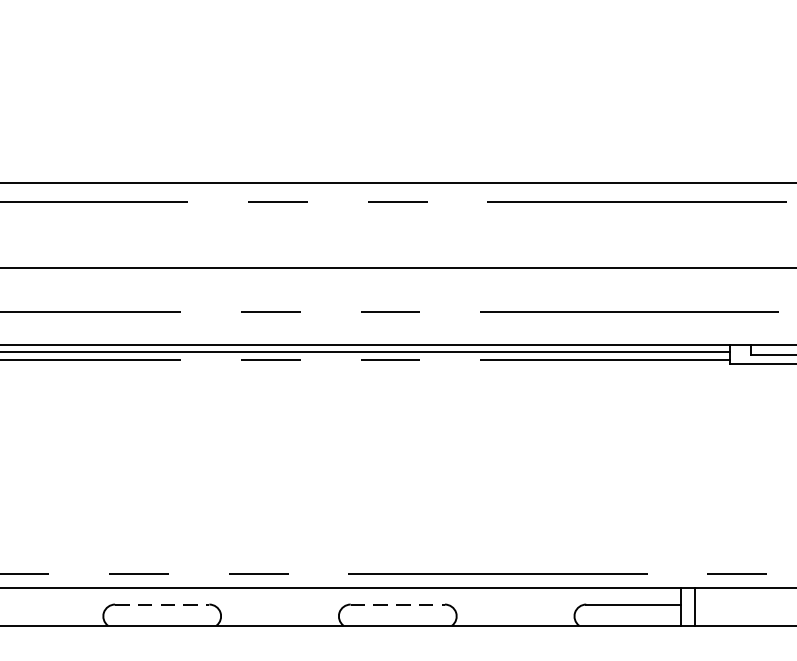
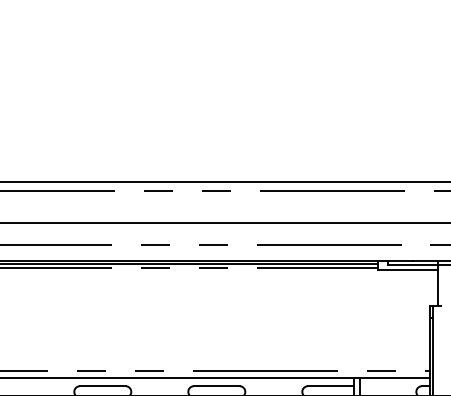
line: (161, 605) -> (102, 386), dashed -> solid
line: (397, 605) -> (216, 386), dashed -> solid

